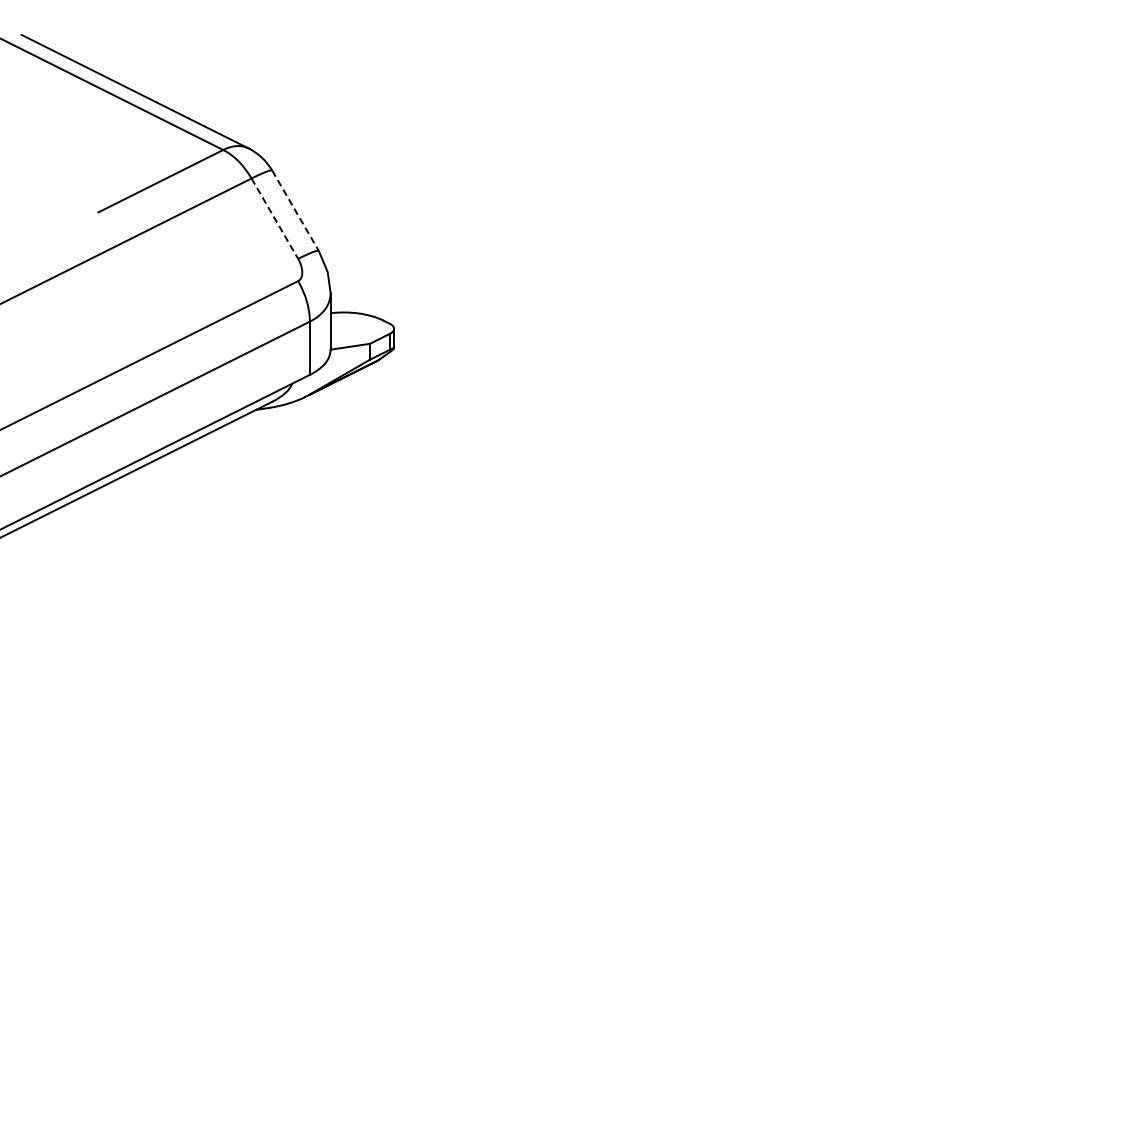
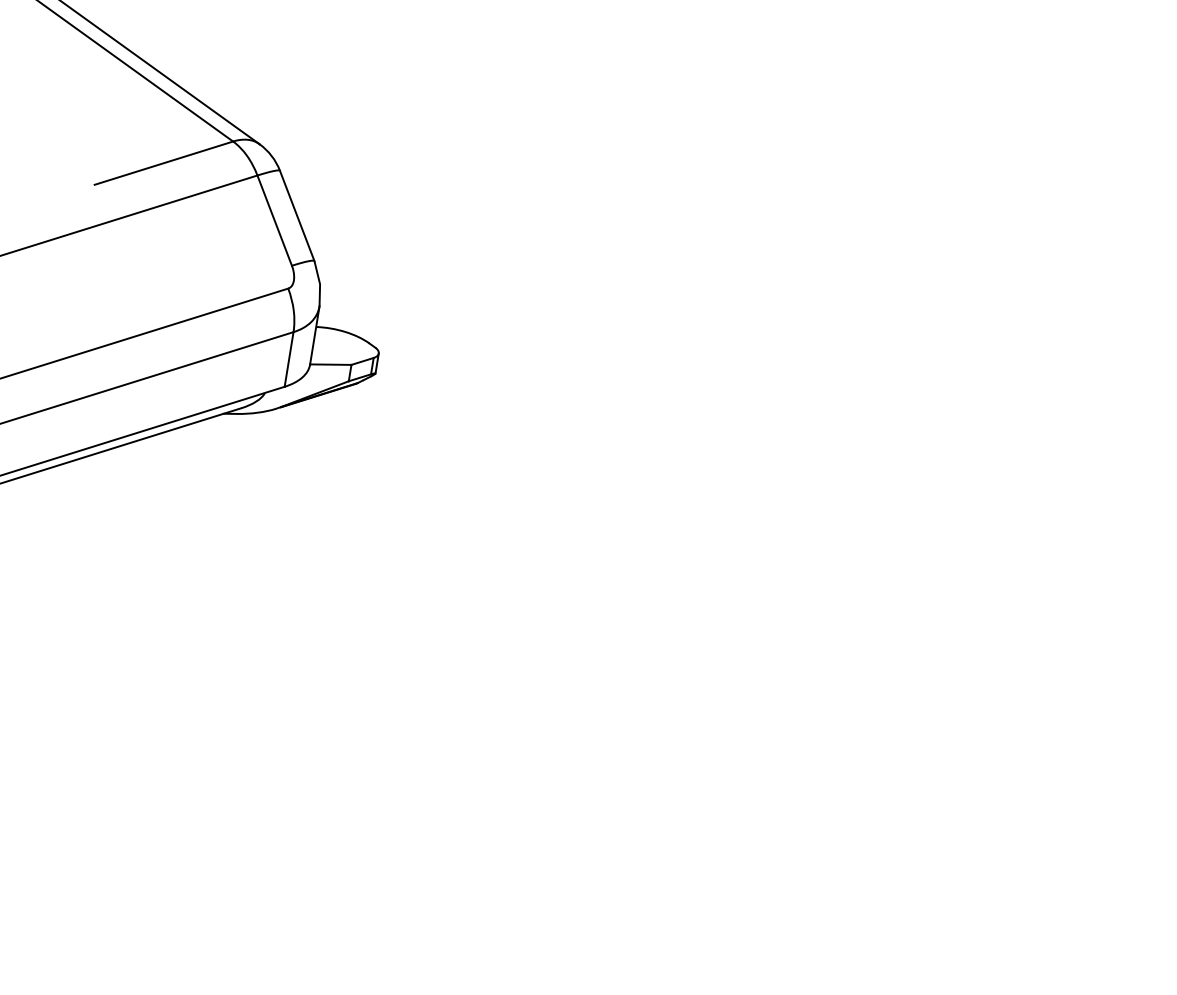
line: (295, 211) -> (297, 216), dashed -> solid
line: (275, 219) -> (275, 221), dashed -> solid

